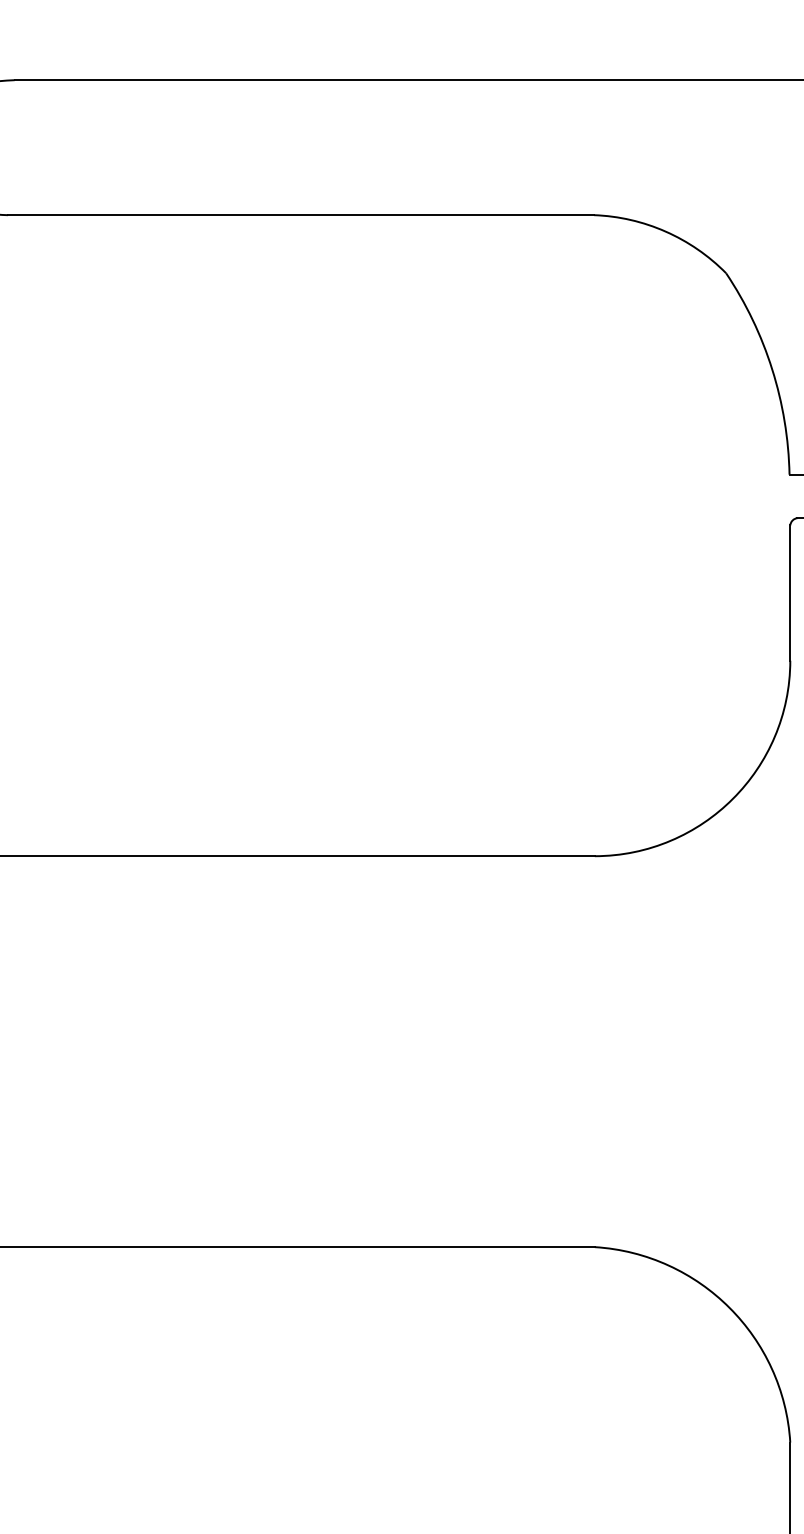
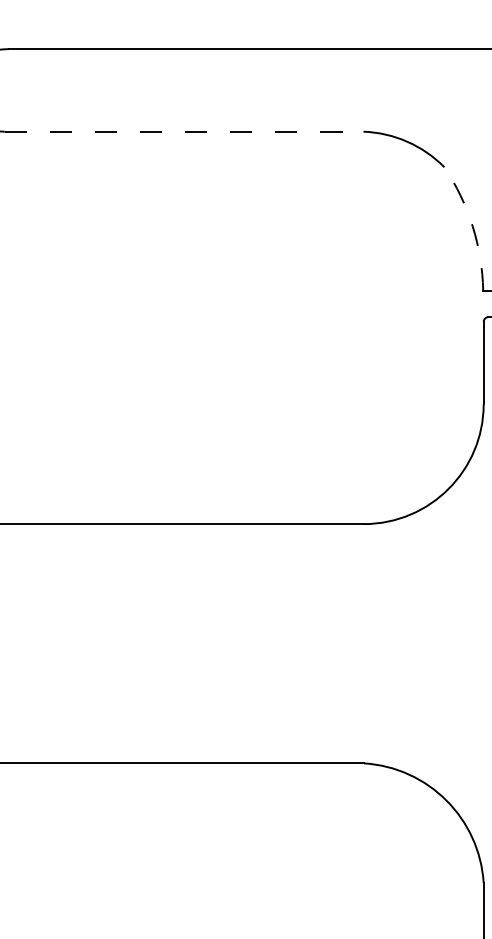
line: (301, 214) -> (184, 131), solid -> dashed
arc: (772, 370) -> (472, 226), solid -> dashed

